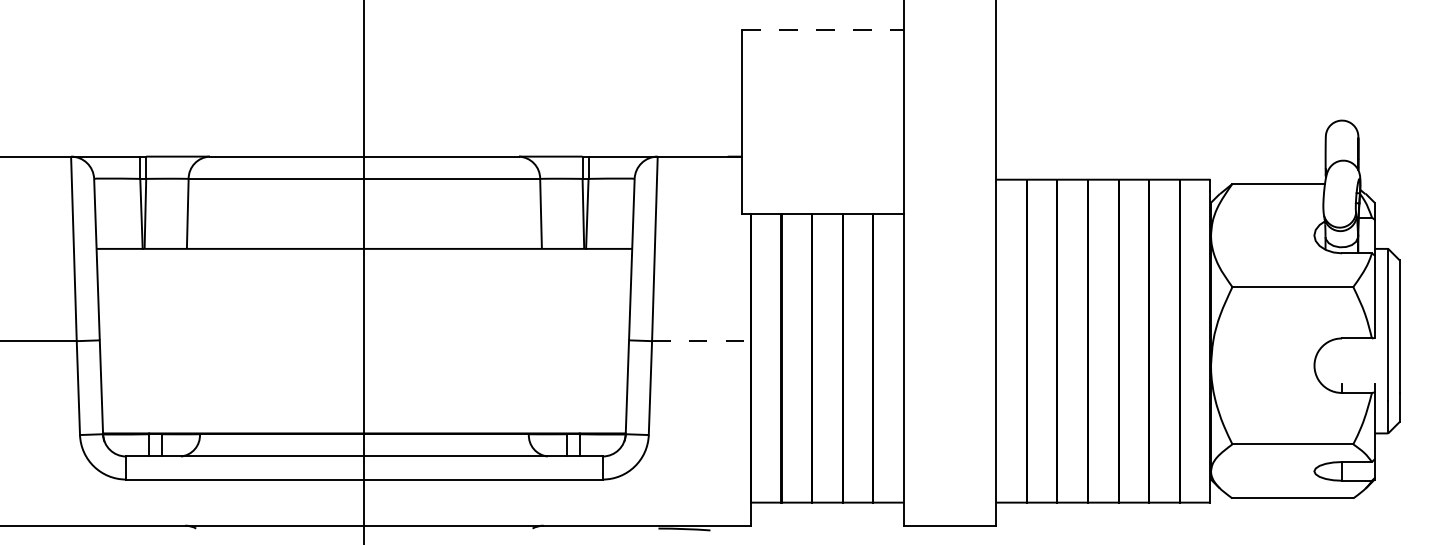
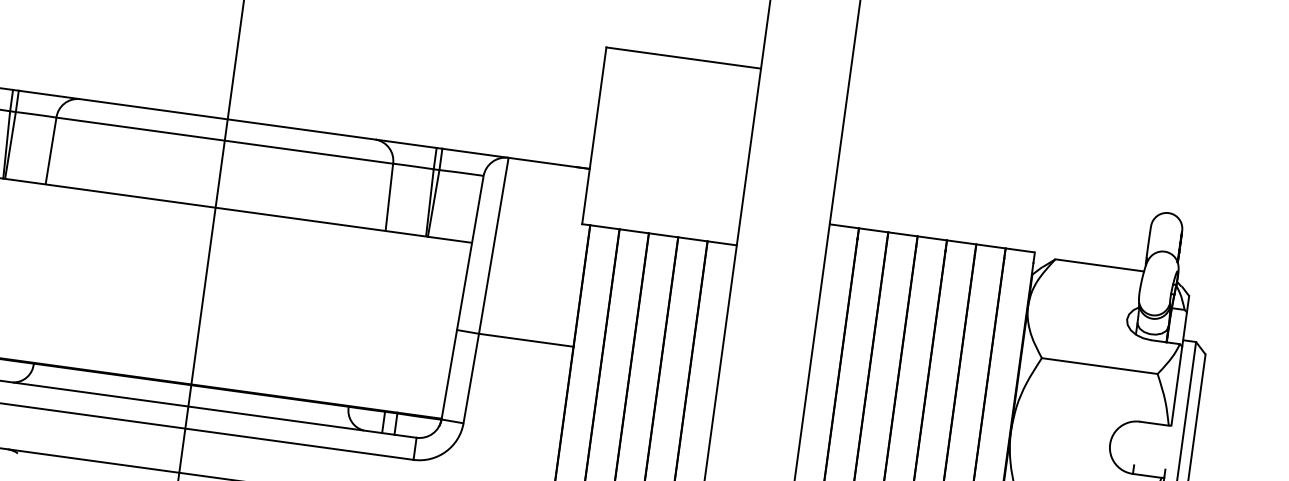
line: (823, 29) -> (684, 57), dashed -> solid
line: (701, 341) -> (526, 340), dashed -> solid

